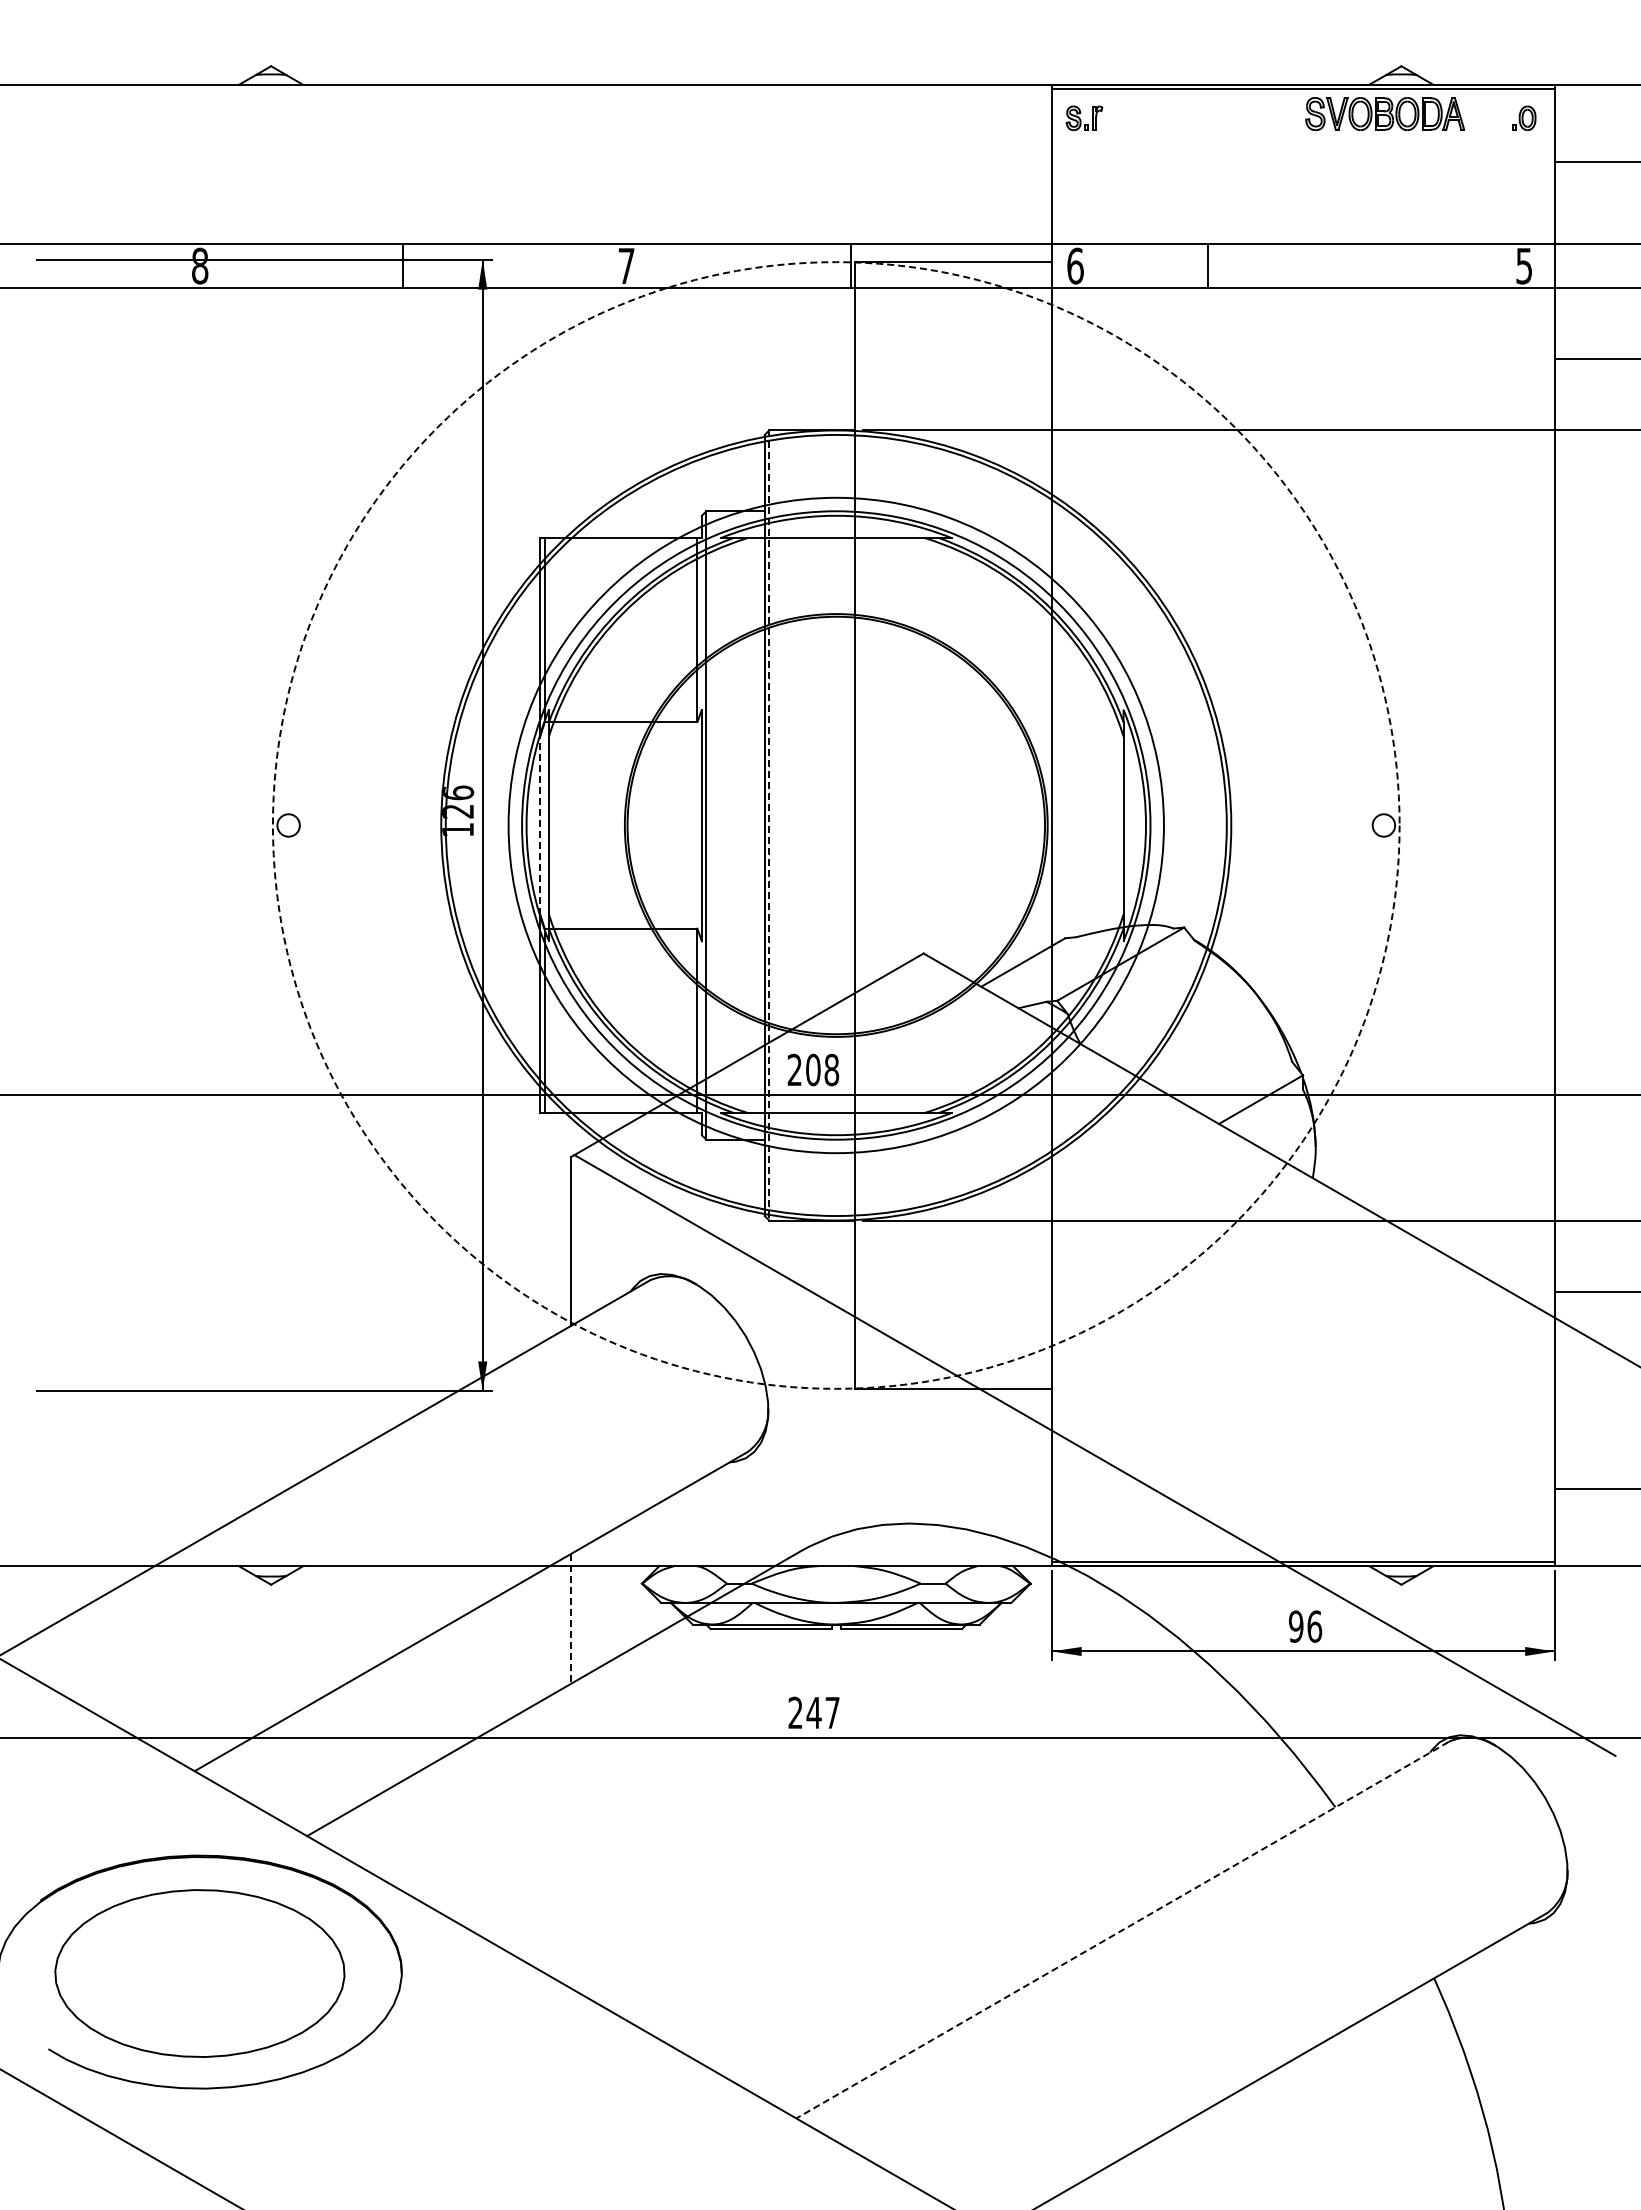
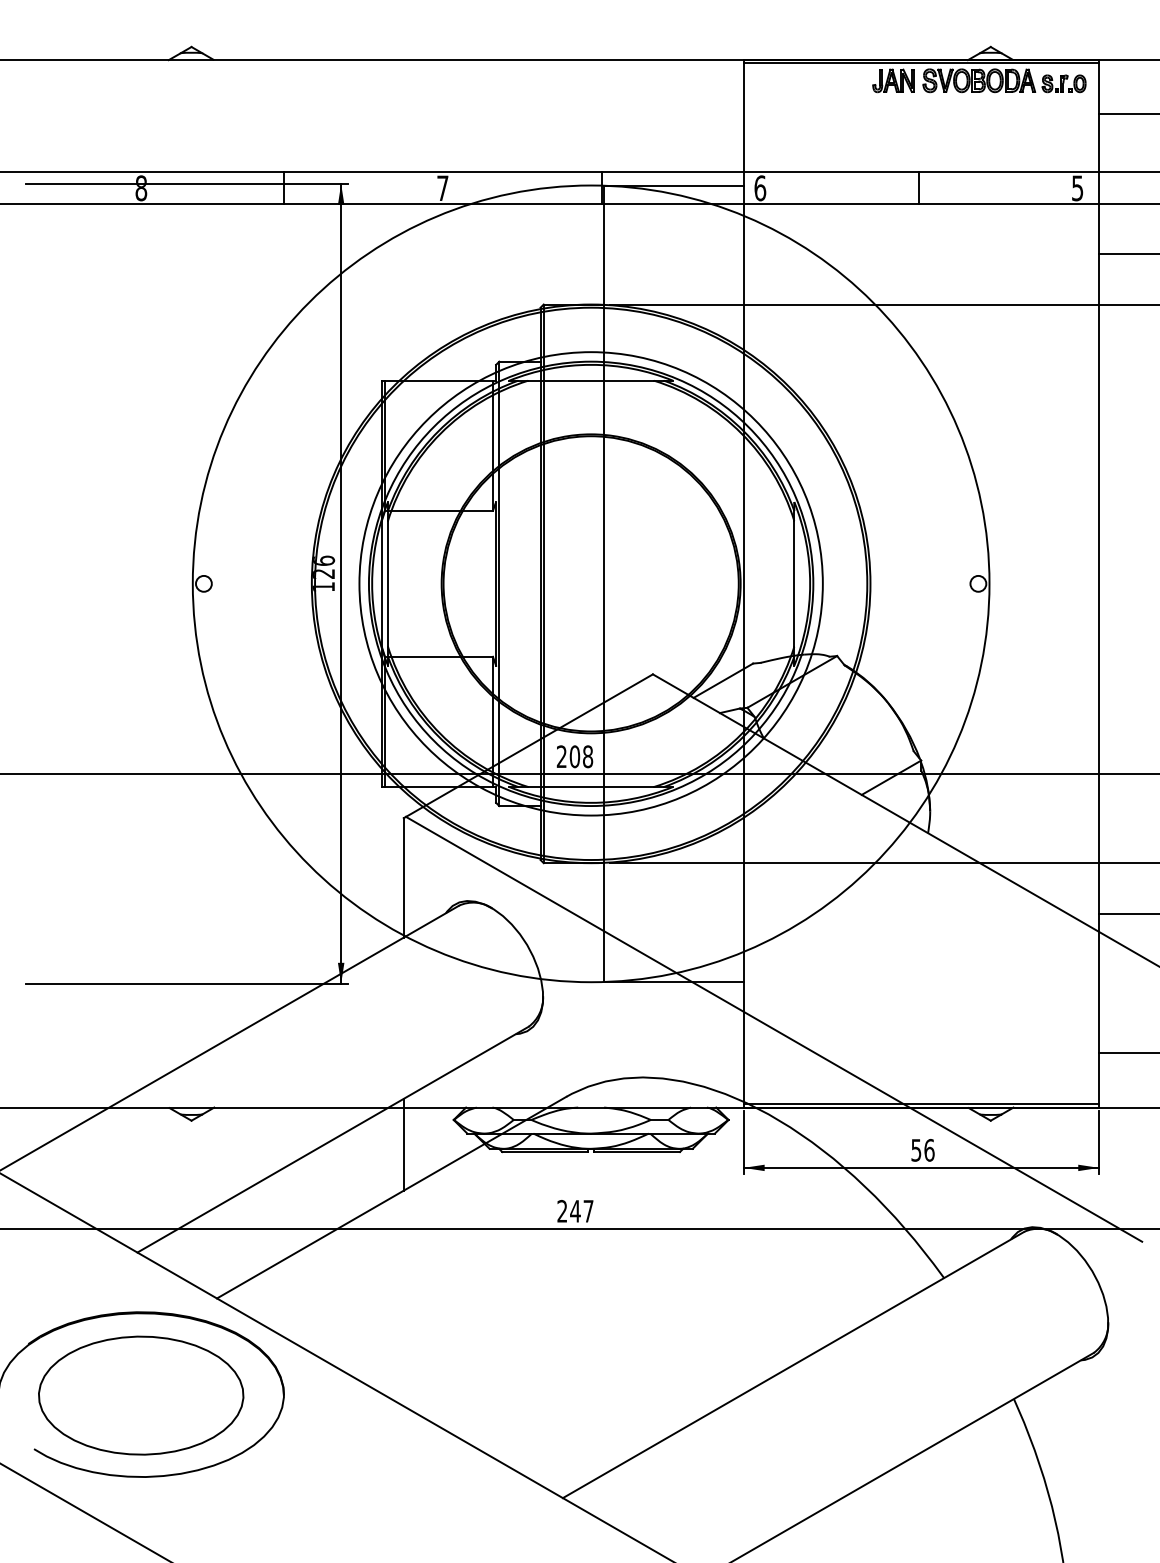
part: (1263, 114) -> (893, 81), added
part: (1084, 118) -> (1055, 83), moved
line: (1208, 265) -> (919, 187), moved
line: (540, 825) -> (382, 583), dashed -> solid
circle: (835, 825) -> (590, 583), dashed -> solid
line: (769, 826) -> (543, 584), dashed -> solid
line: (571, 1618) -> (403, 1144), dashed -> solid
text: (1296, 1626) -> (916, 1150), 96 -> 56
line: (1121, 1930) -> (792, 1365), dashed -> solid

